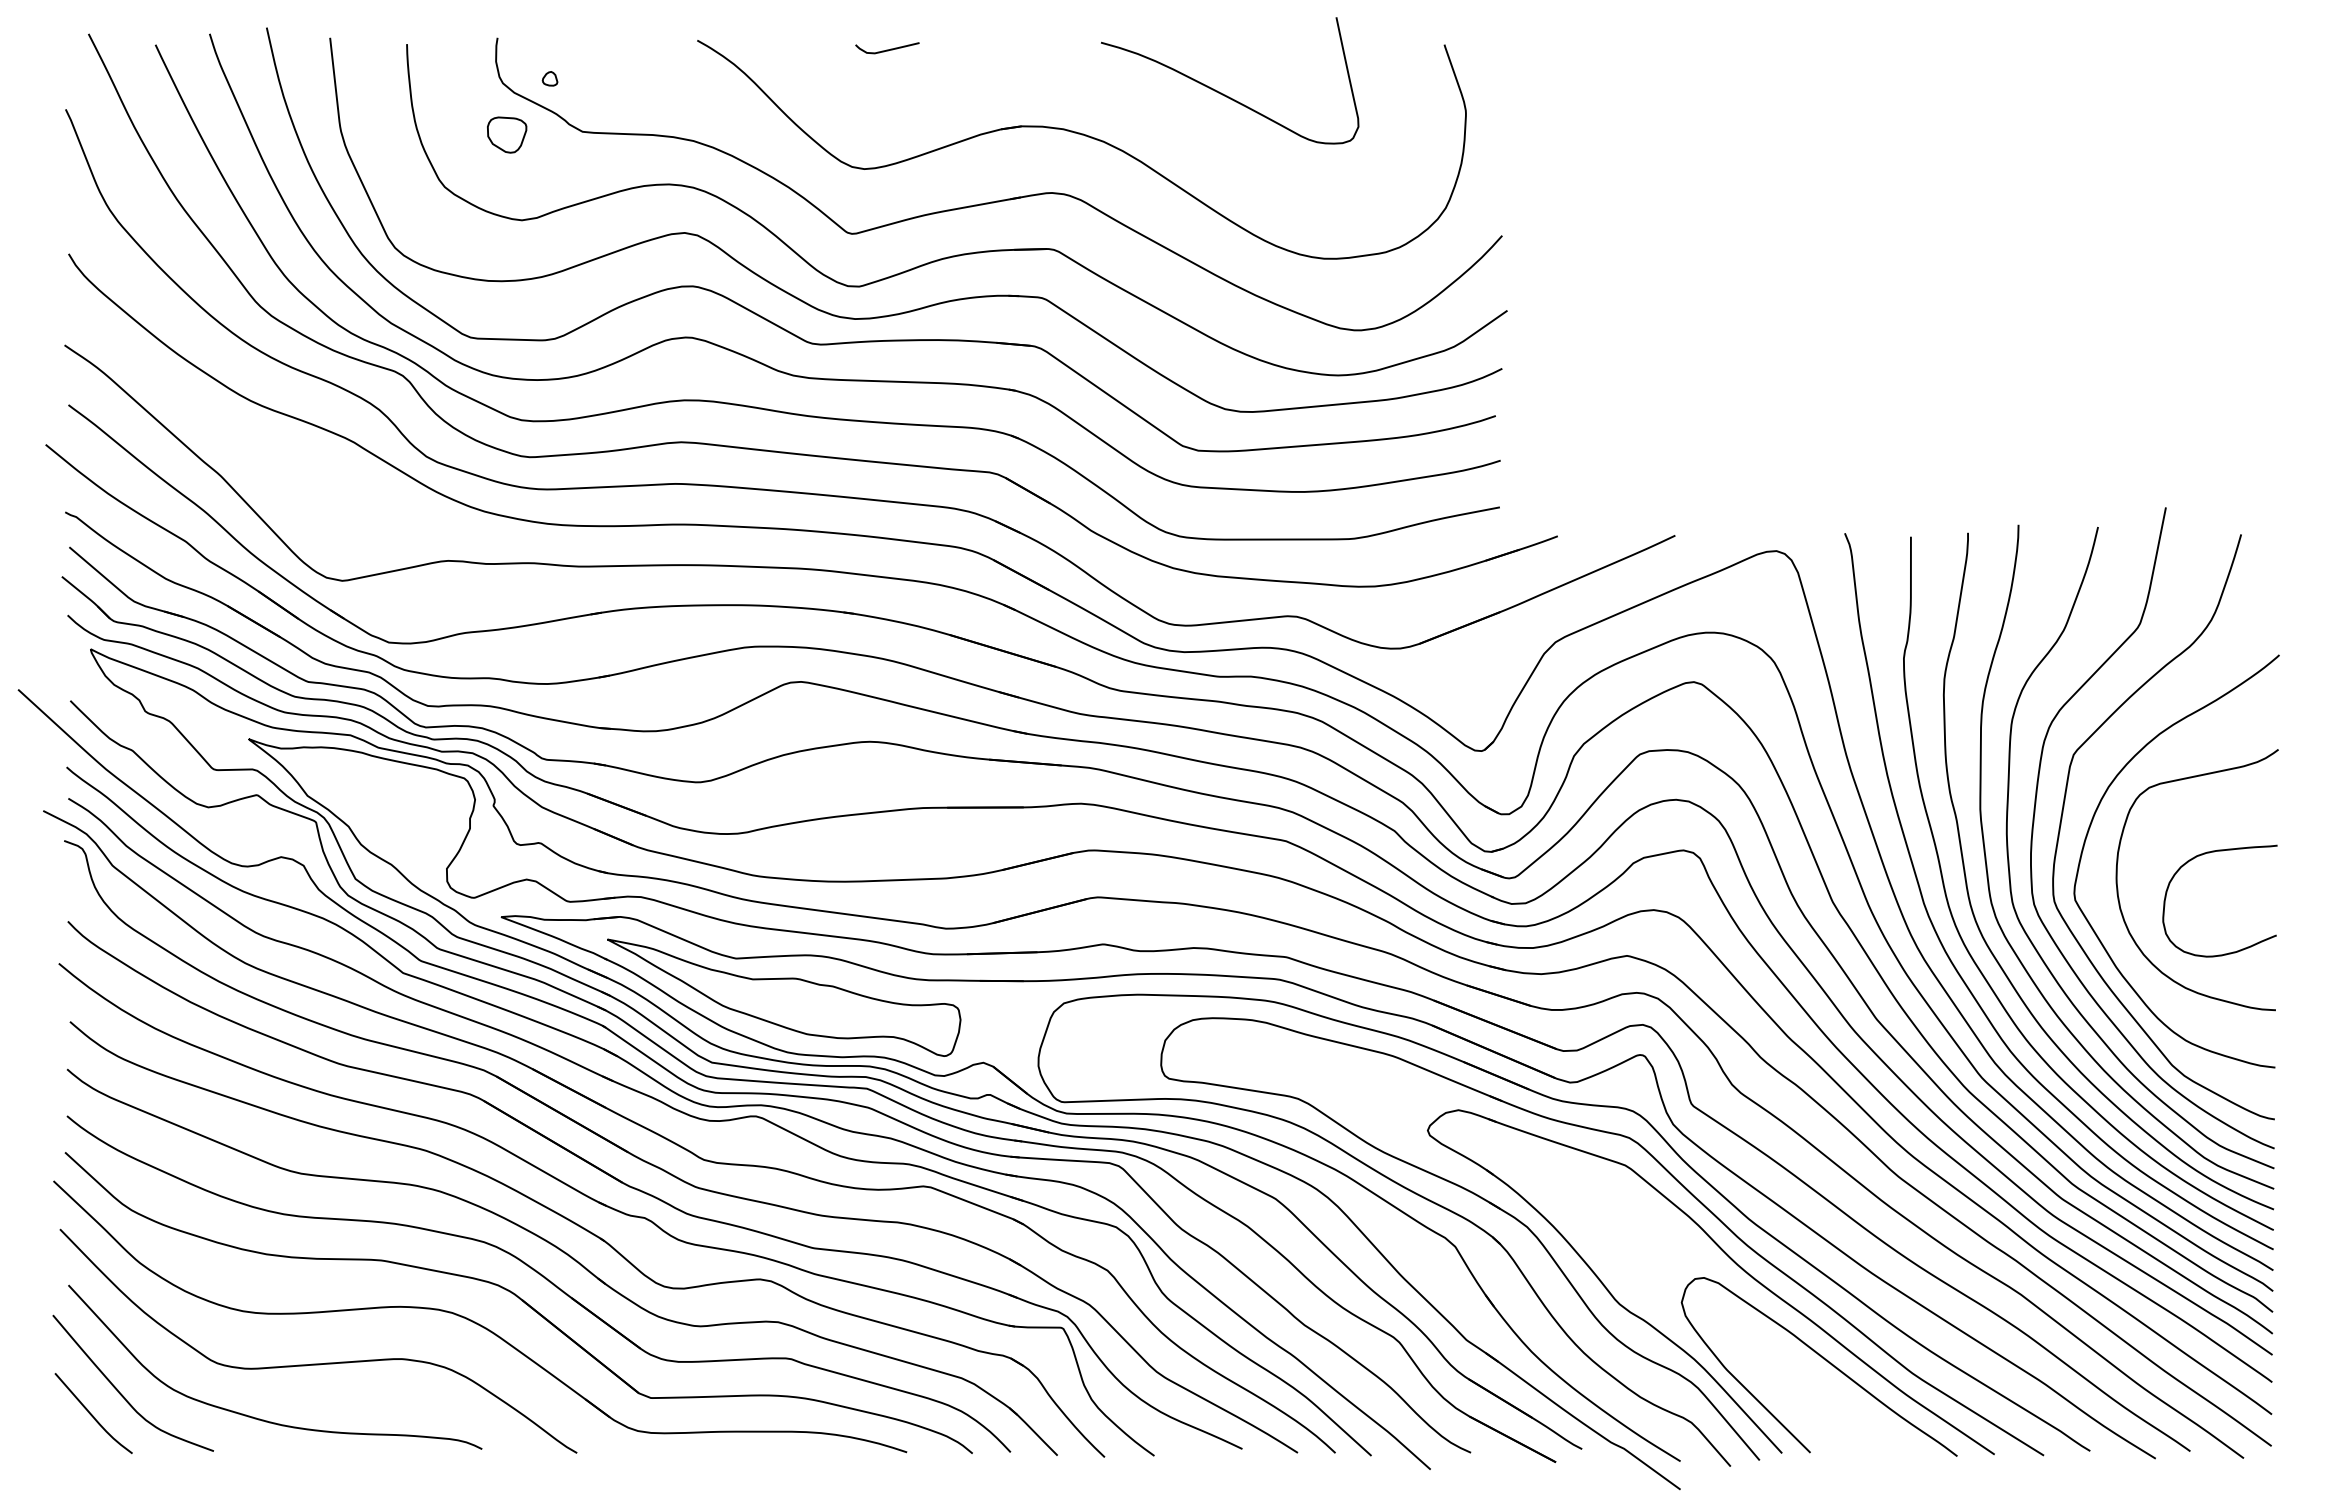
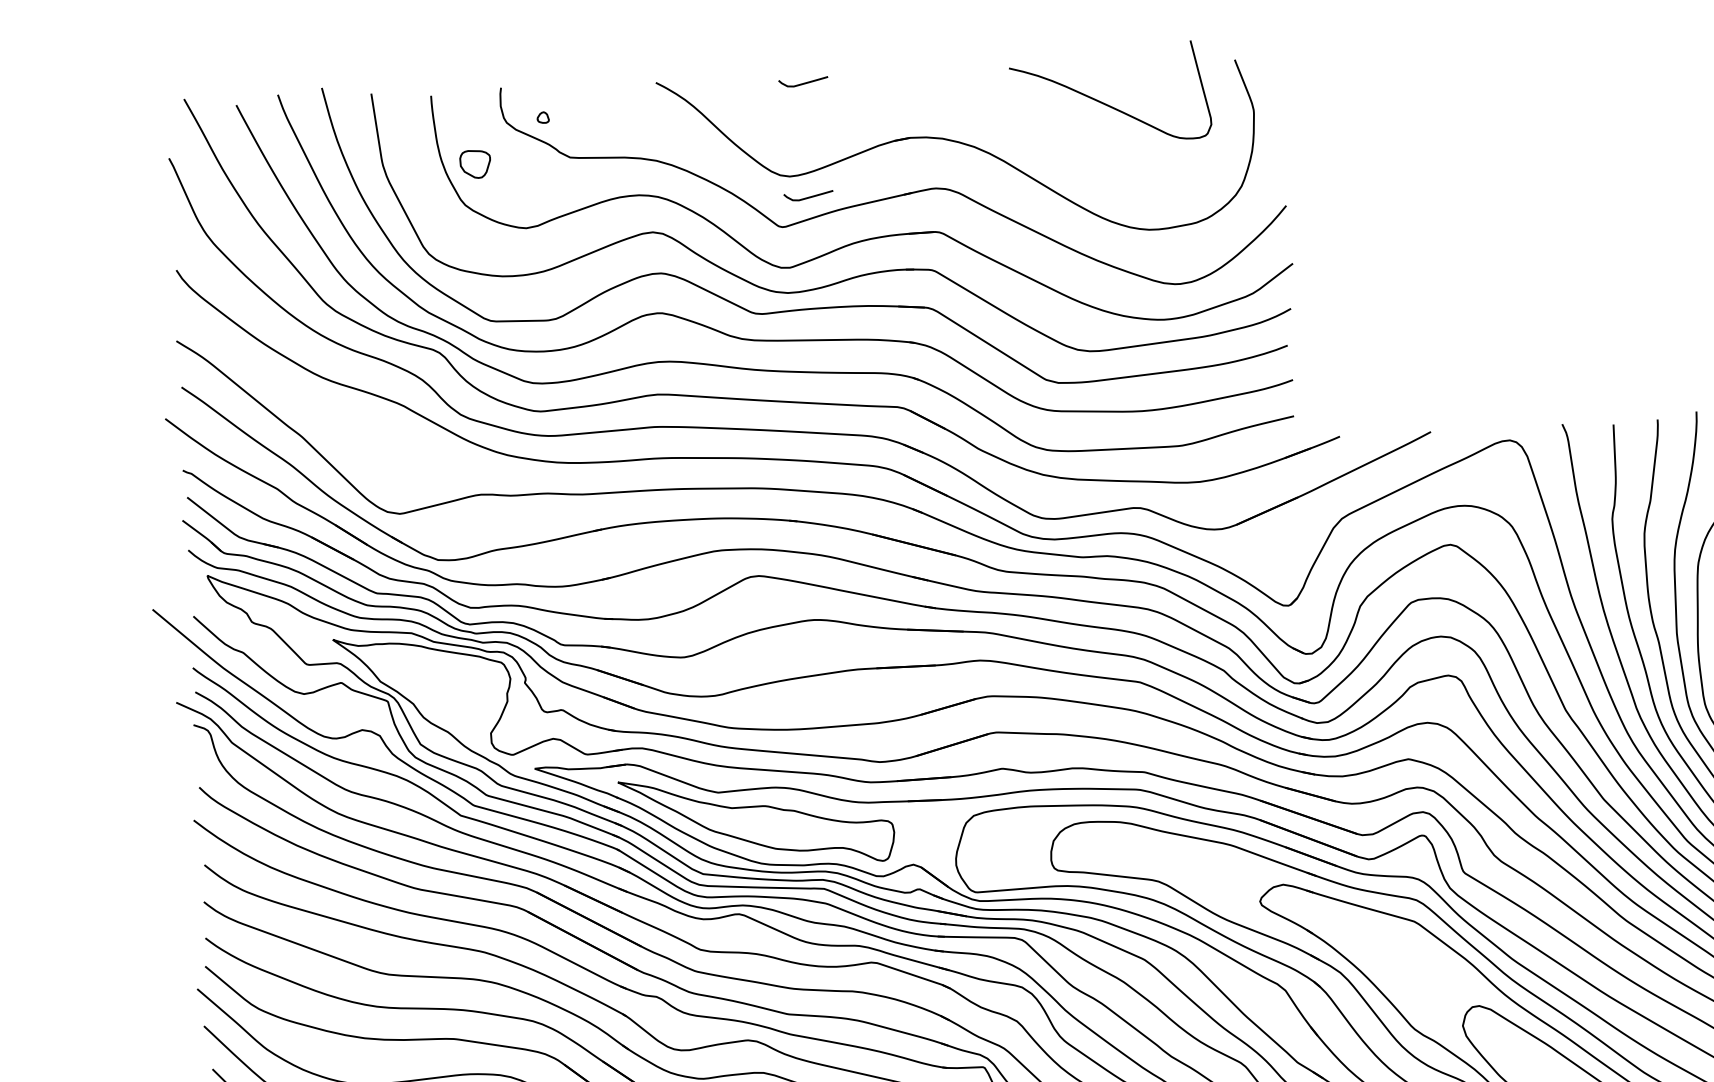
curve: (1223, 93) -> (1105, 103), moved
part: (507, 134) -> (475, 163), moved
curve: (887, 196) -> (808, 196), added

